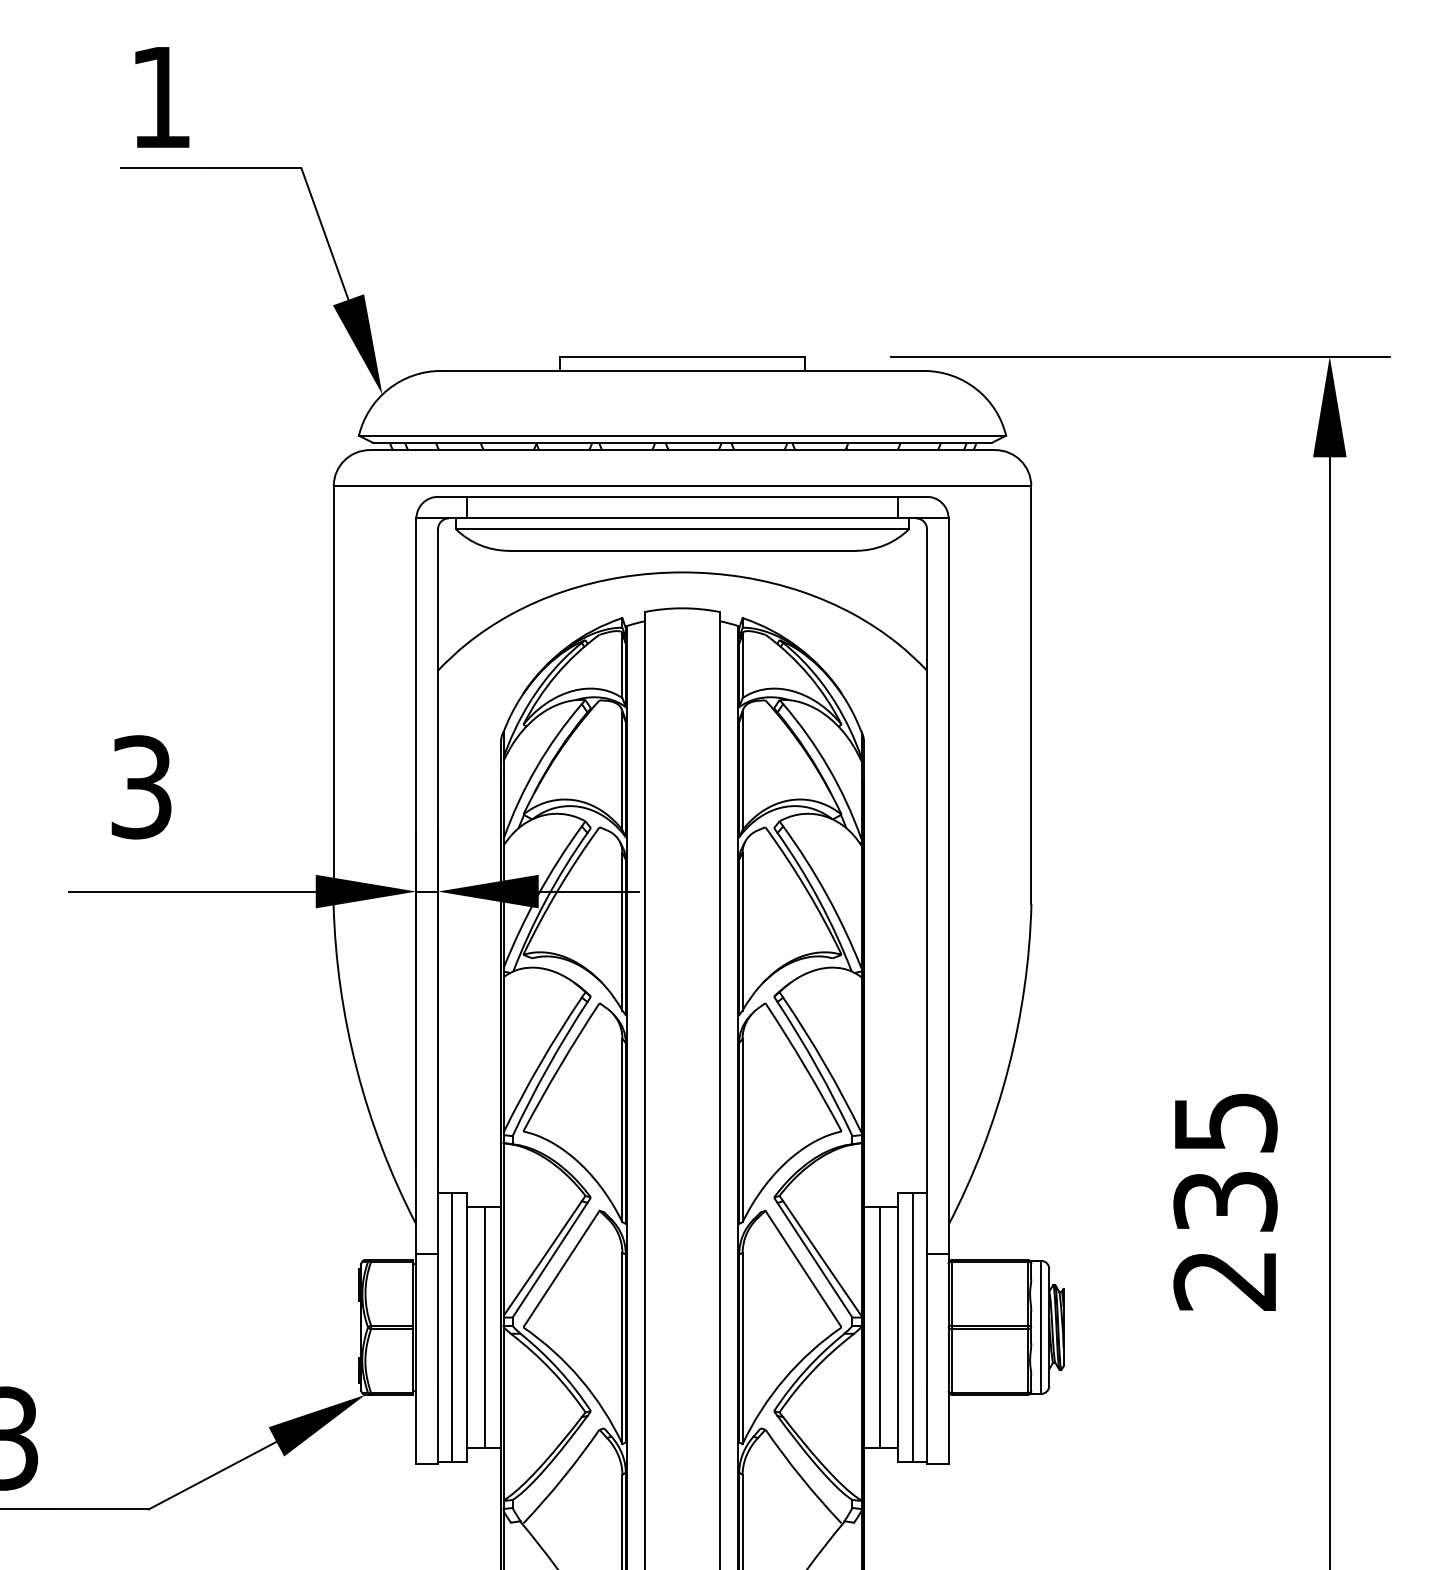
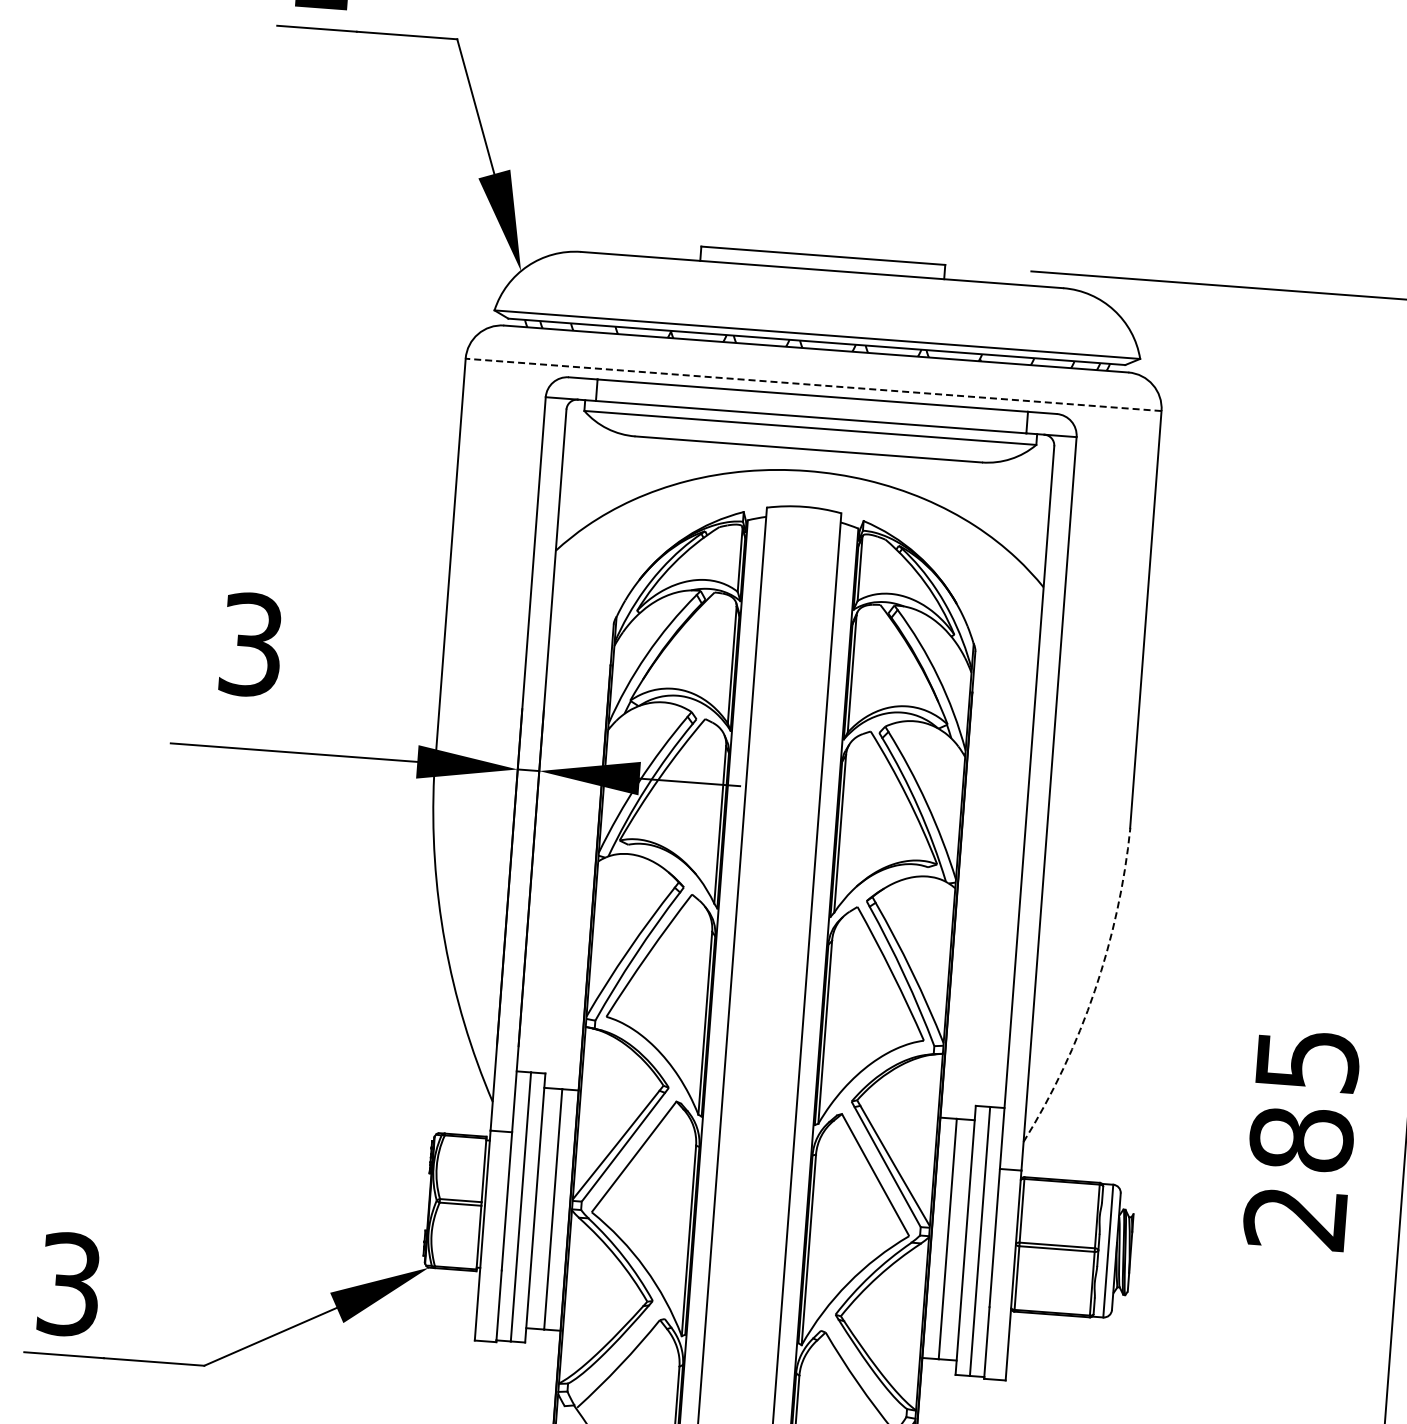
line: (682, 486) -> (813, 385), solid -> dashed
arc: (1008, 1069) -> (1095, 991), solid -> dashed
text: (1225, 1201) -> (1301, 1139), 235 -> 285

